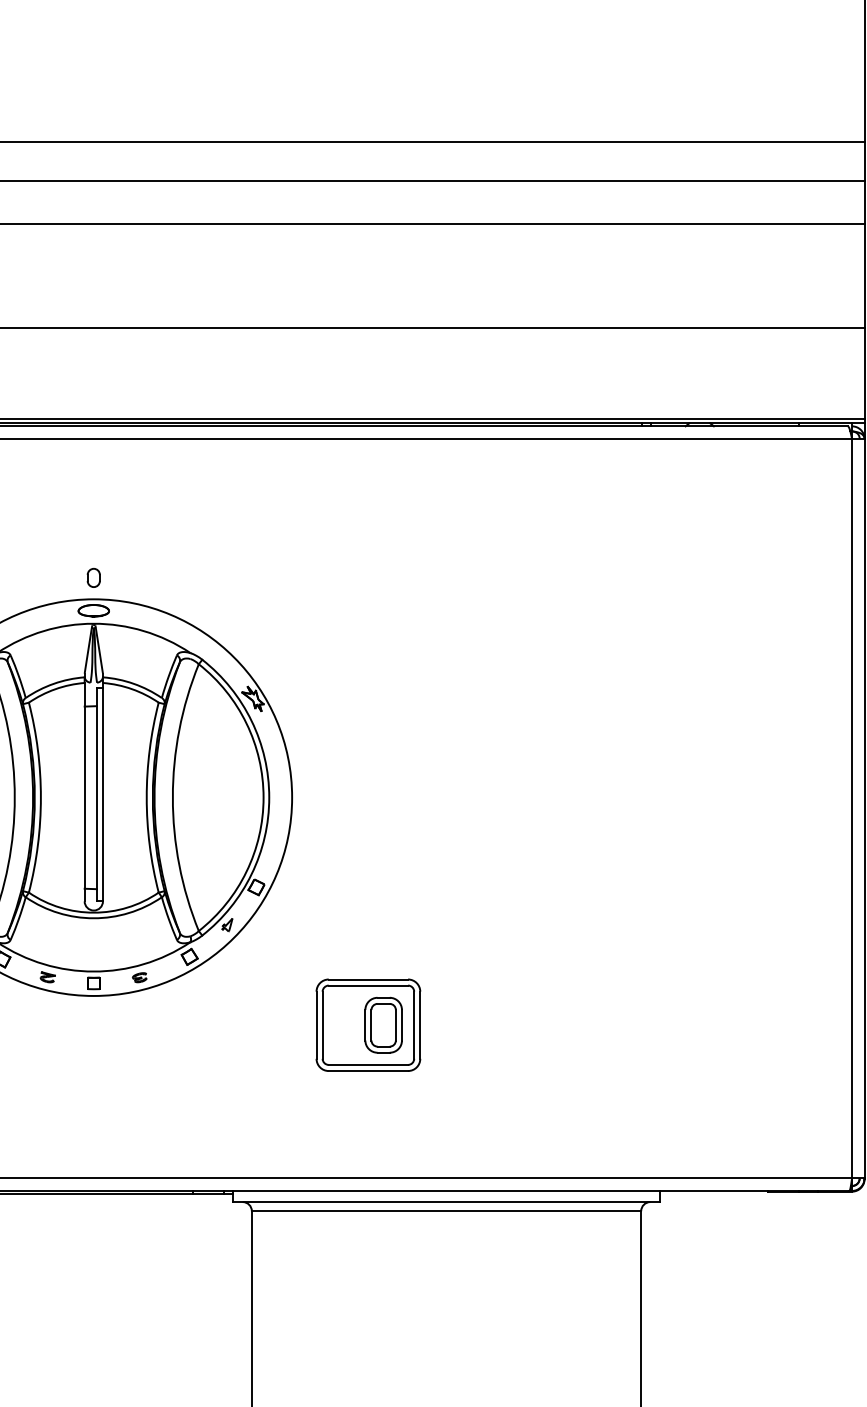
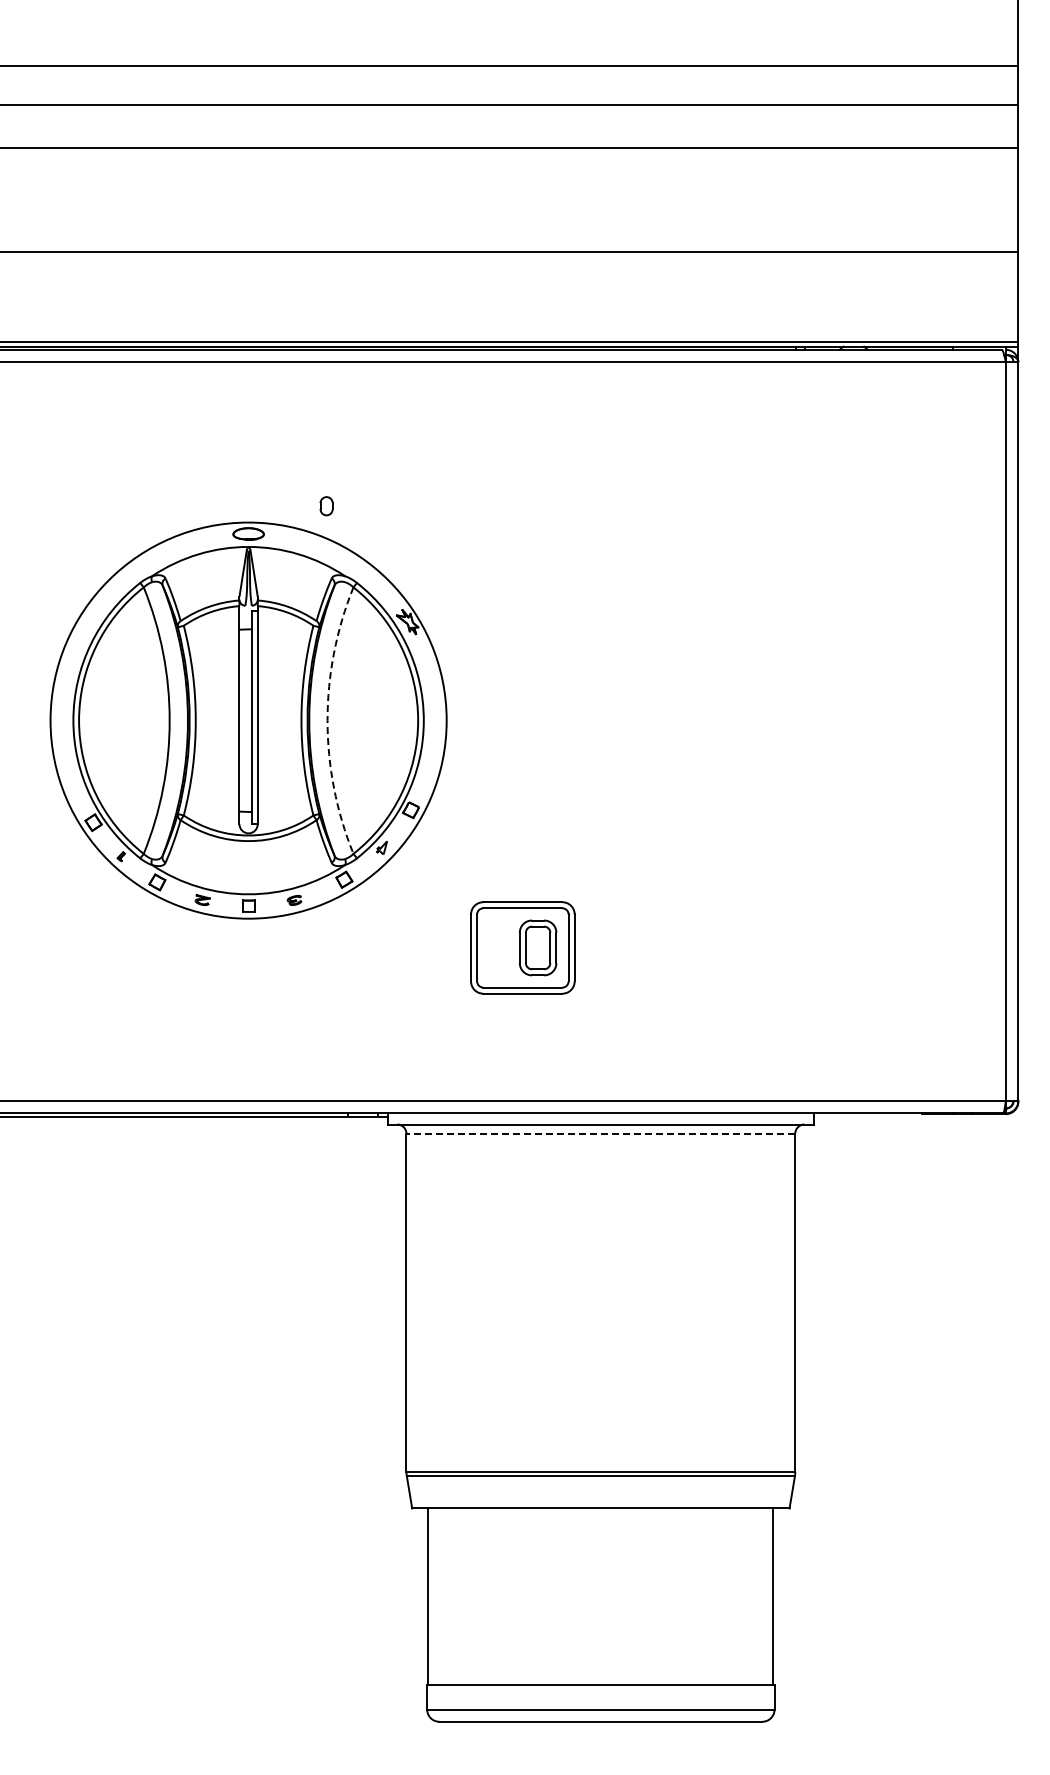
part: (93, 578) -> (326, 506), moved
arc: (172, 797) -> (327, 720), solid -> dashed
line: (446, 1211) -> (600, 1133), solid -> dashed

